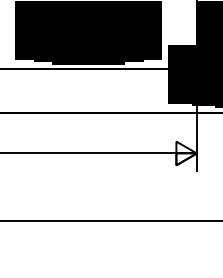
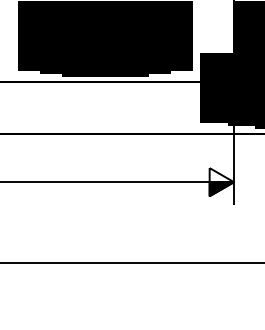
fill: (186, 159) -> (221, 189), added

